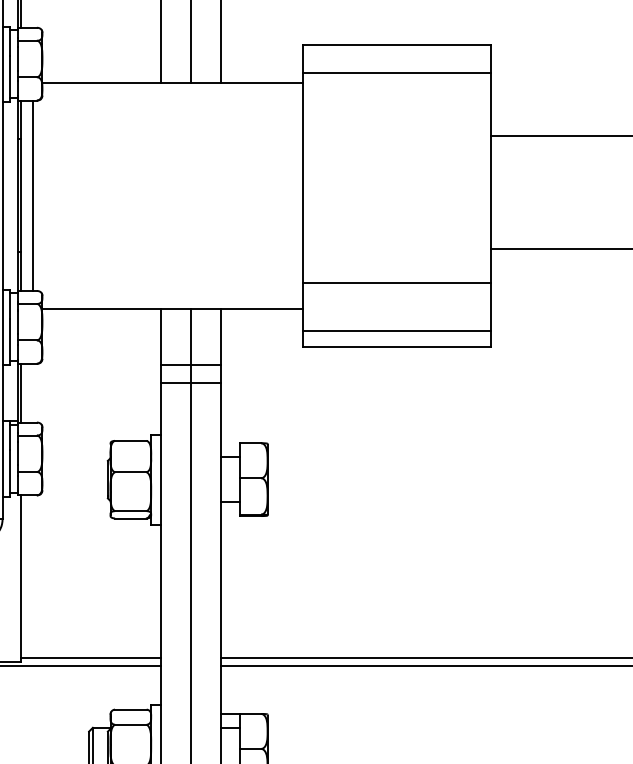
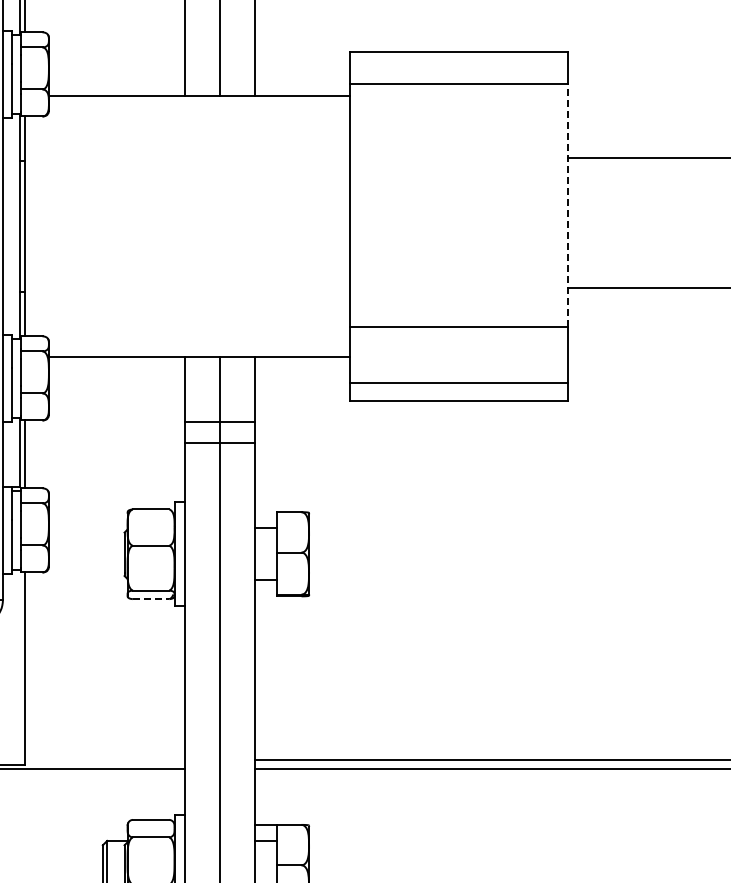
line: (491, 177) -> (567, 205), solid -> dashed
line: (32, 195) -> (37, 226), removed
line: (131, 518) -> (151, 599), solid -> dashed
line: (90, 658) -> (104, 760), removed

